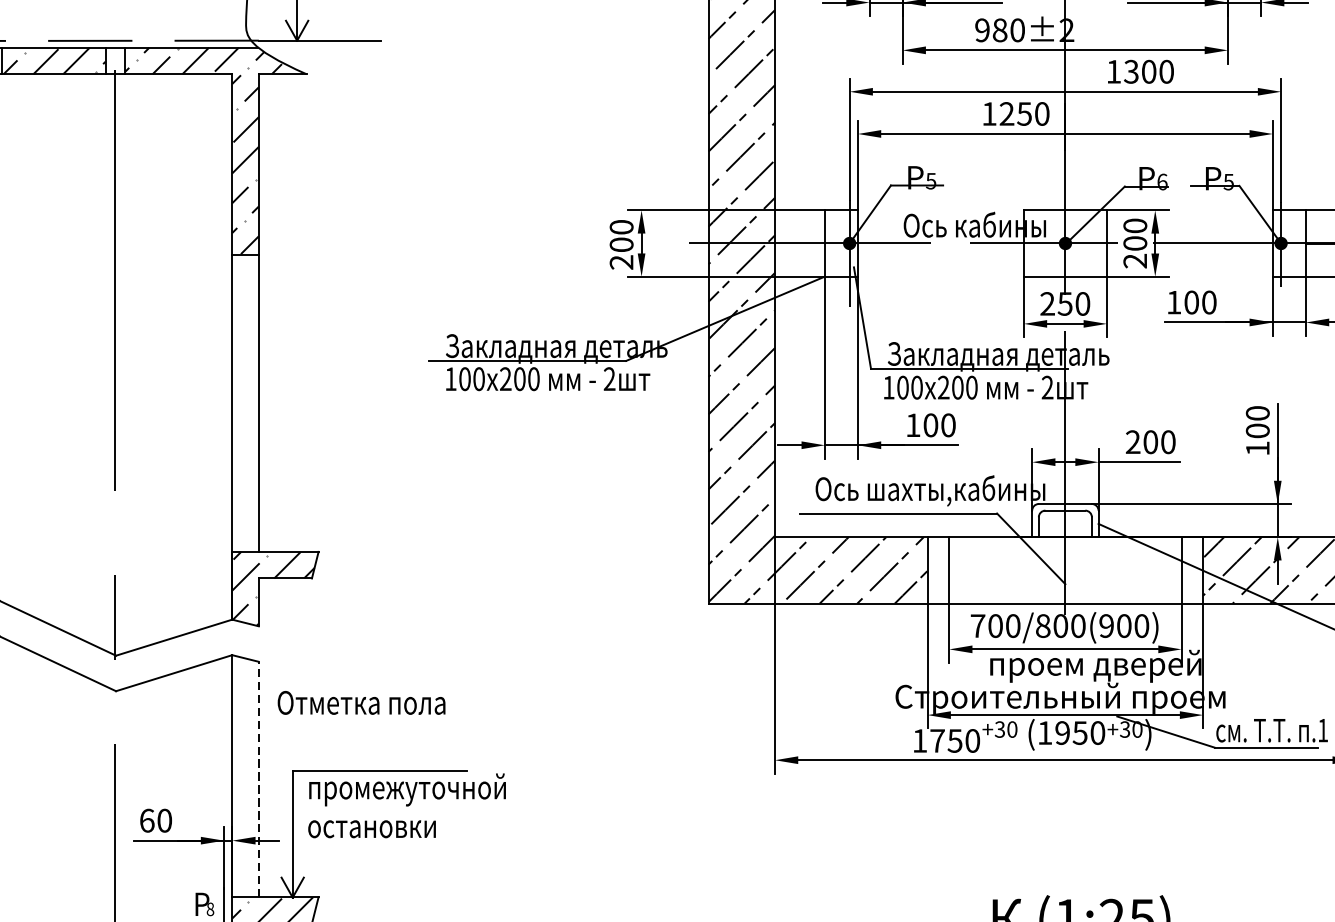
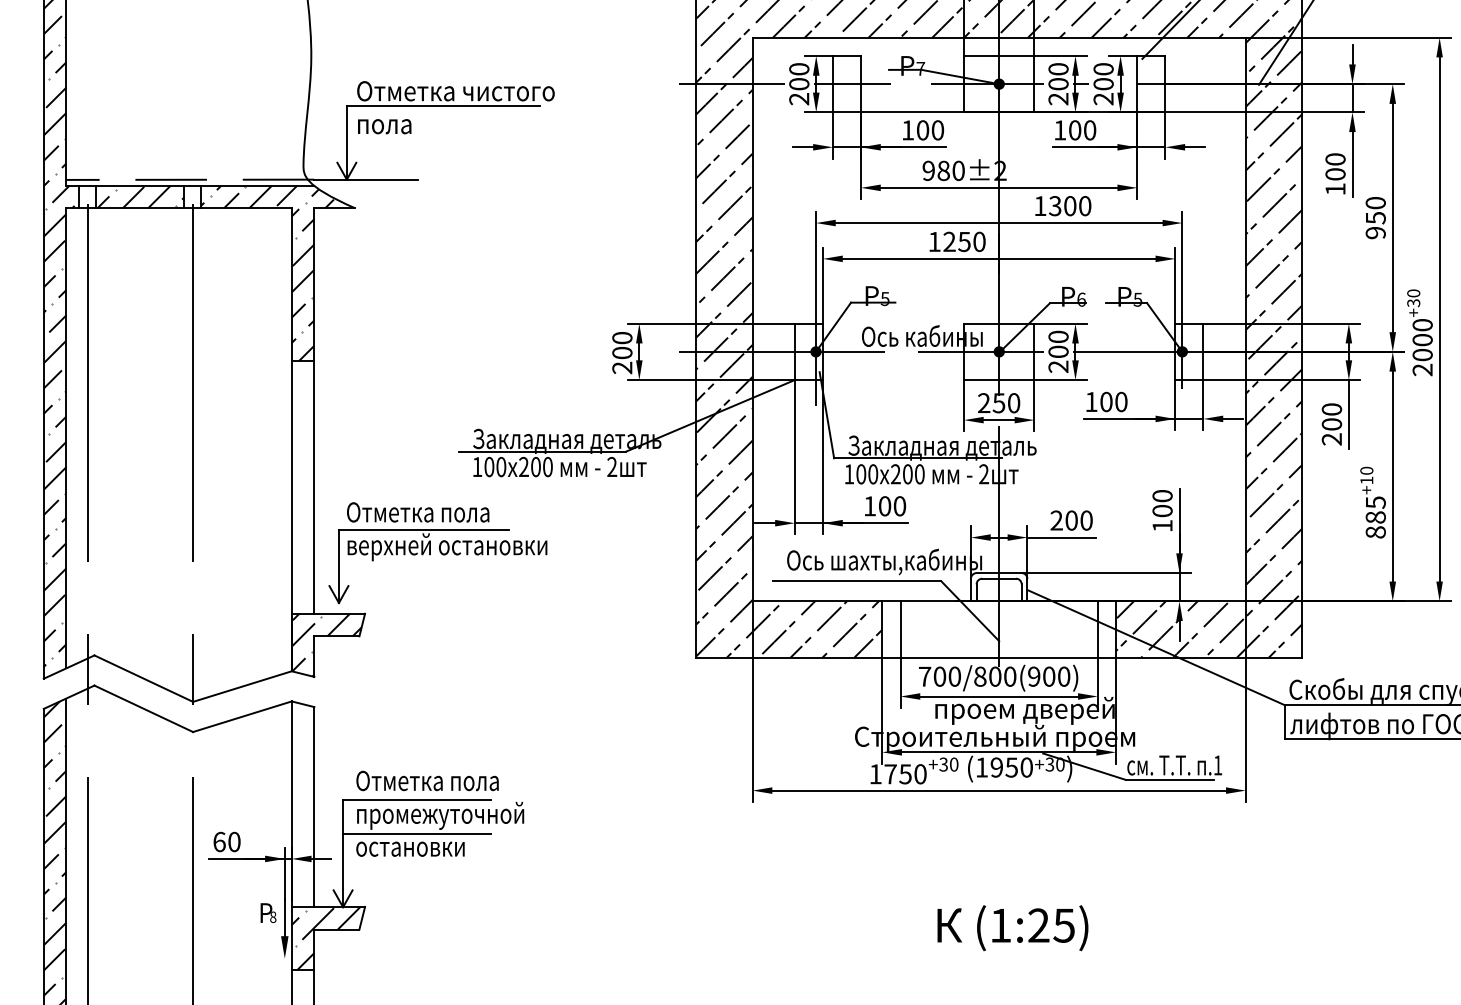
part: (403, 480) -> (437, 553), added
text: (361, 702) -> (427, 780), moved
line: (259, 780) -> (314, 807), dashed -> solid
line: (379, 810) -> (416, 833), added

